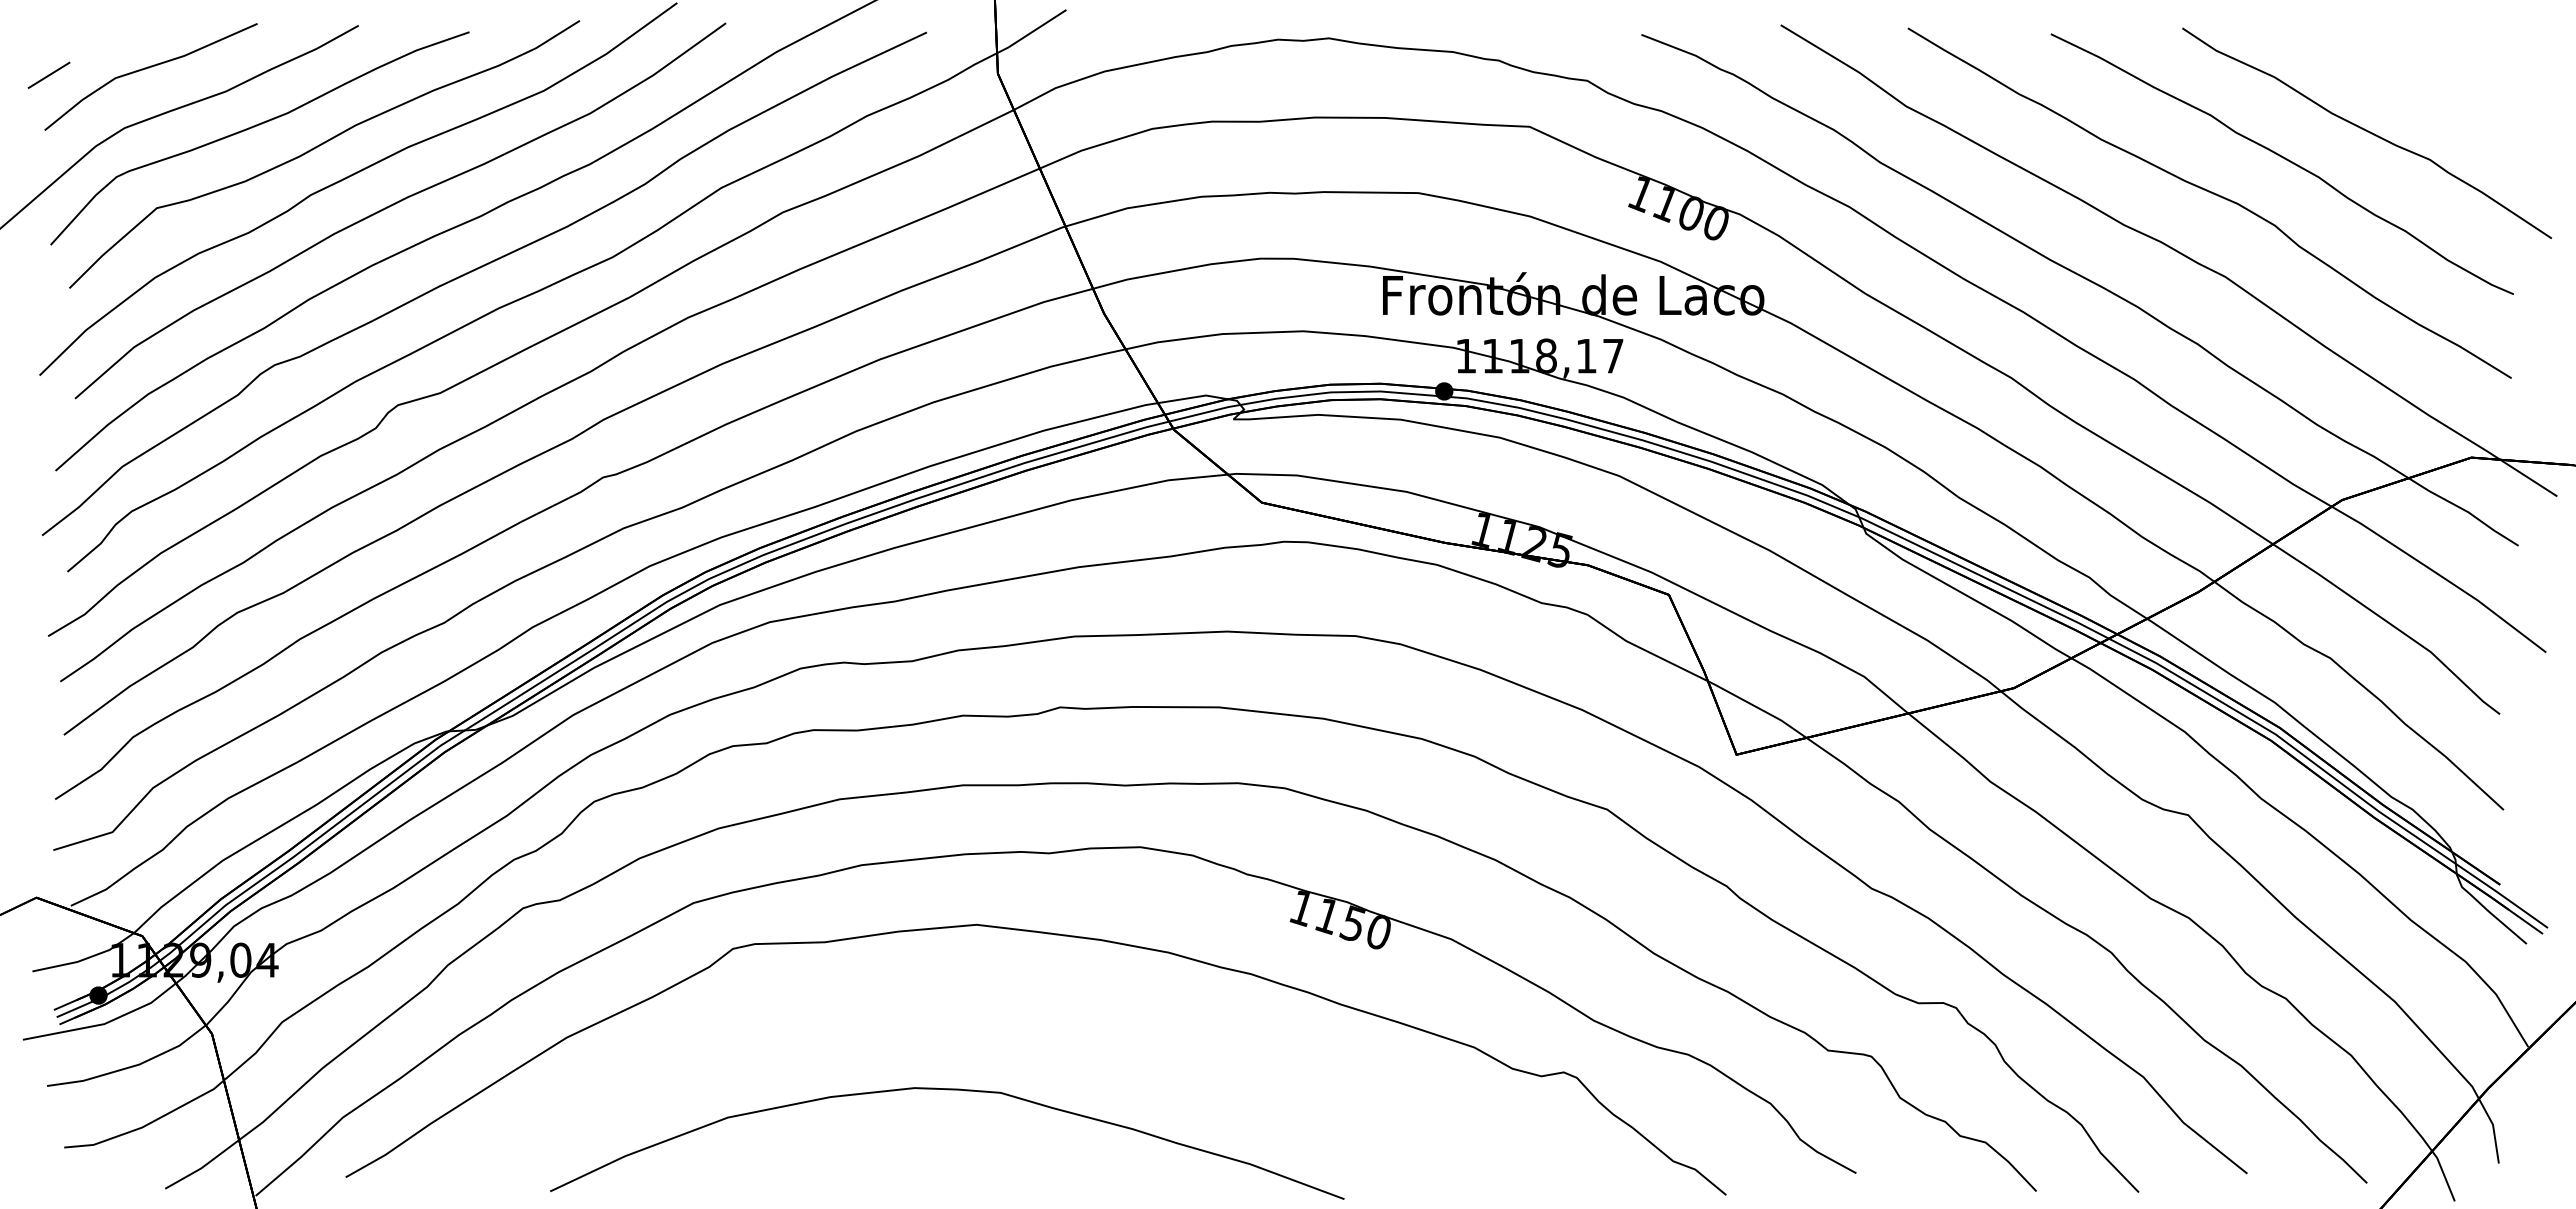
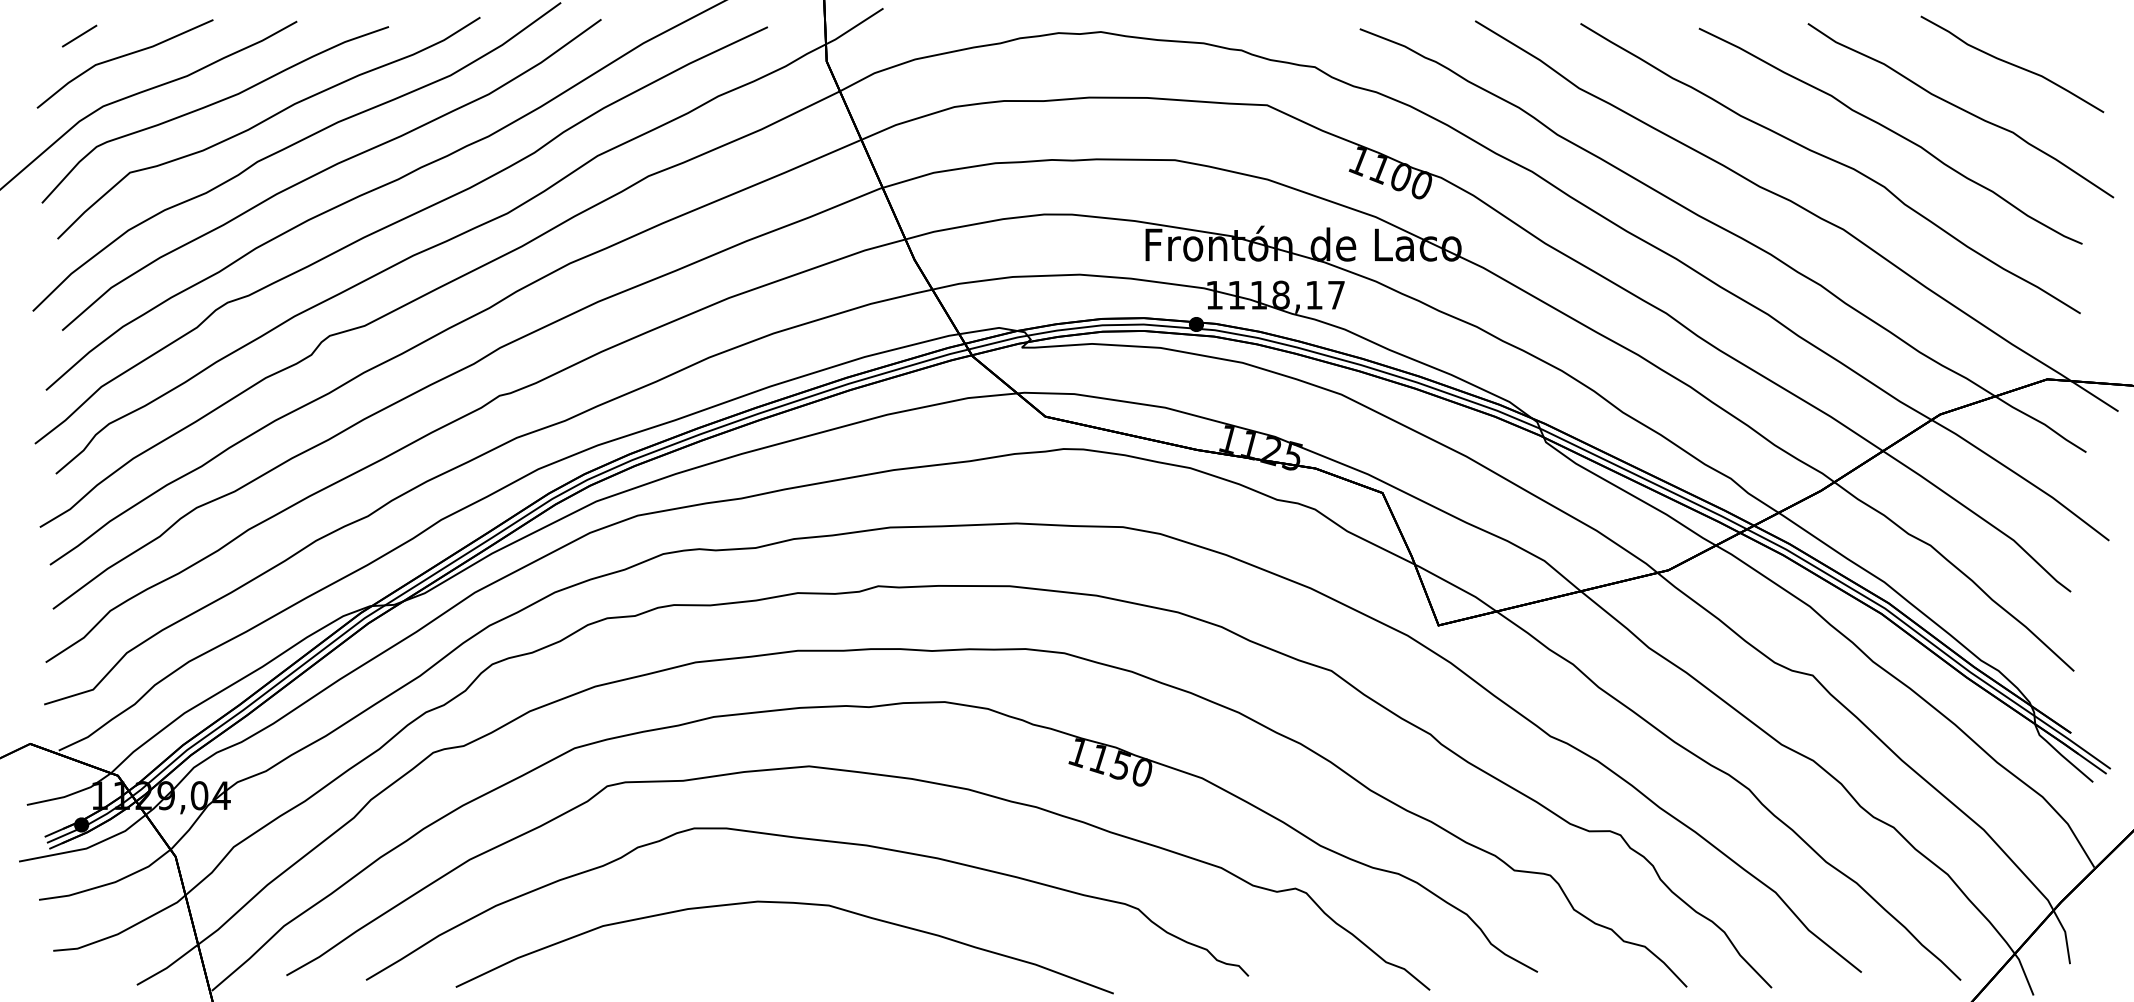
line: (48, 74) -> (79, 35), moved
curve: (2428, 77) -> (2011, 64), added
curve: (982, 1014) -> (813, 840), added

